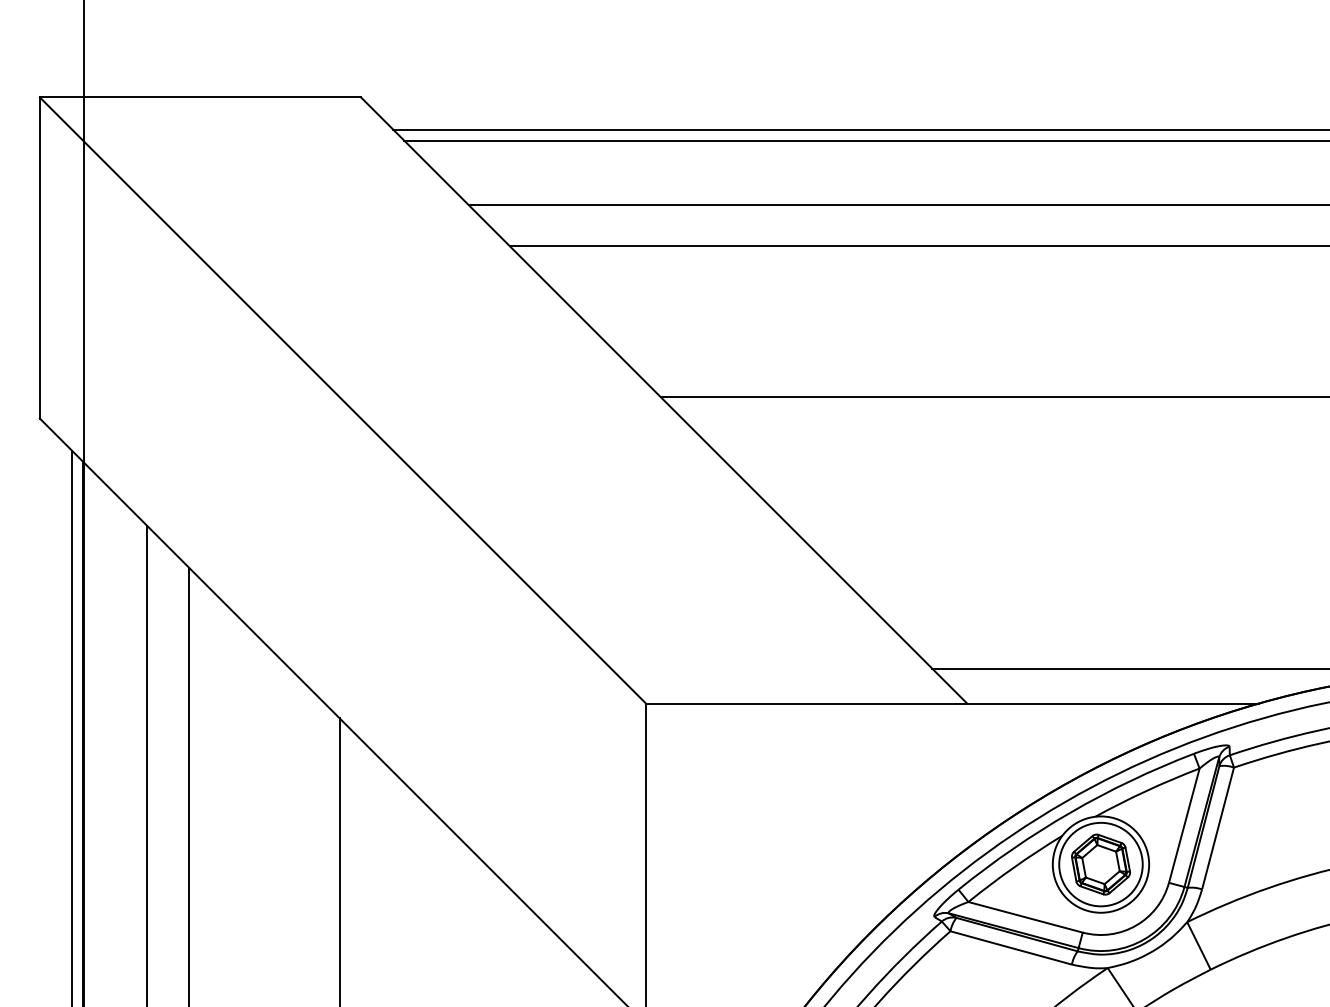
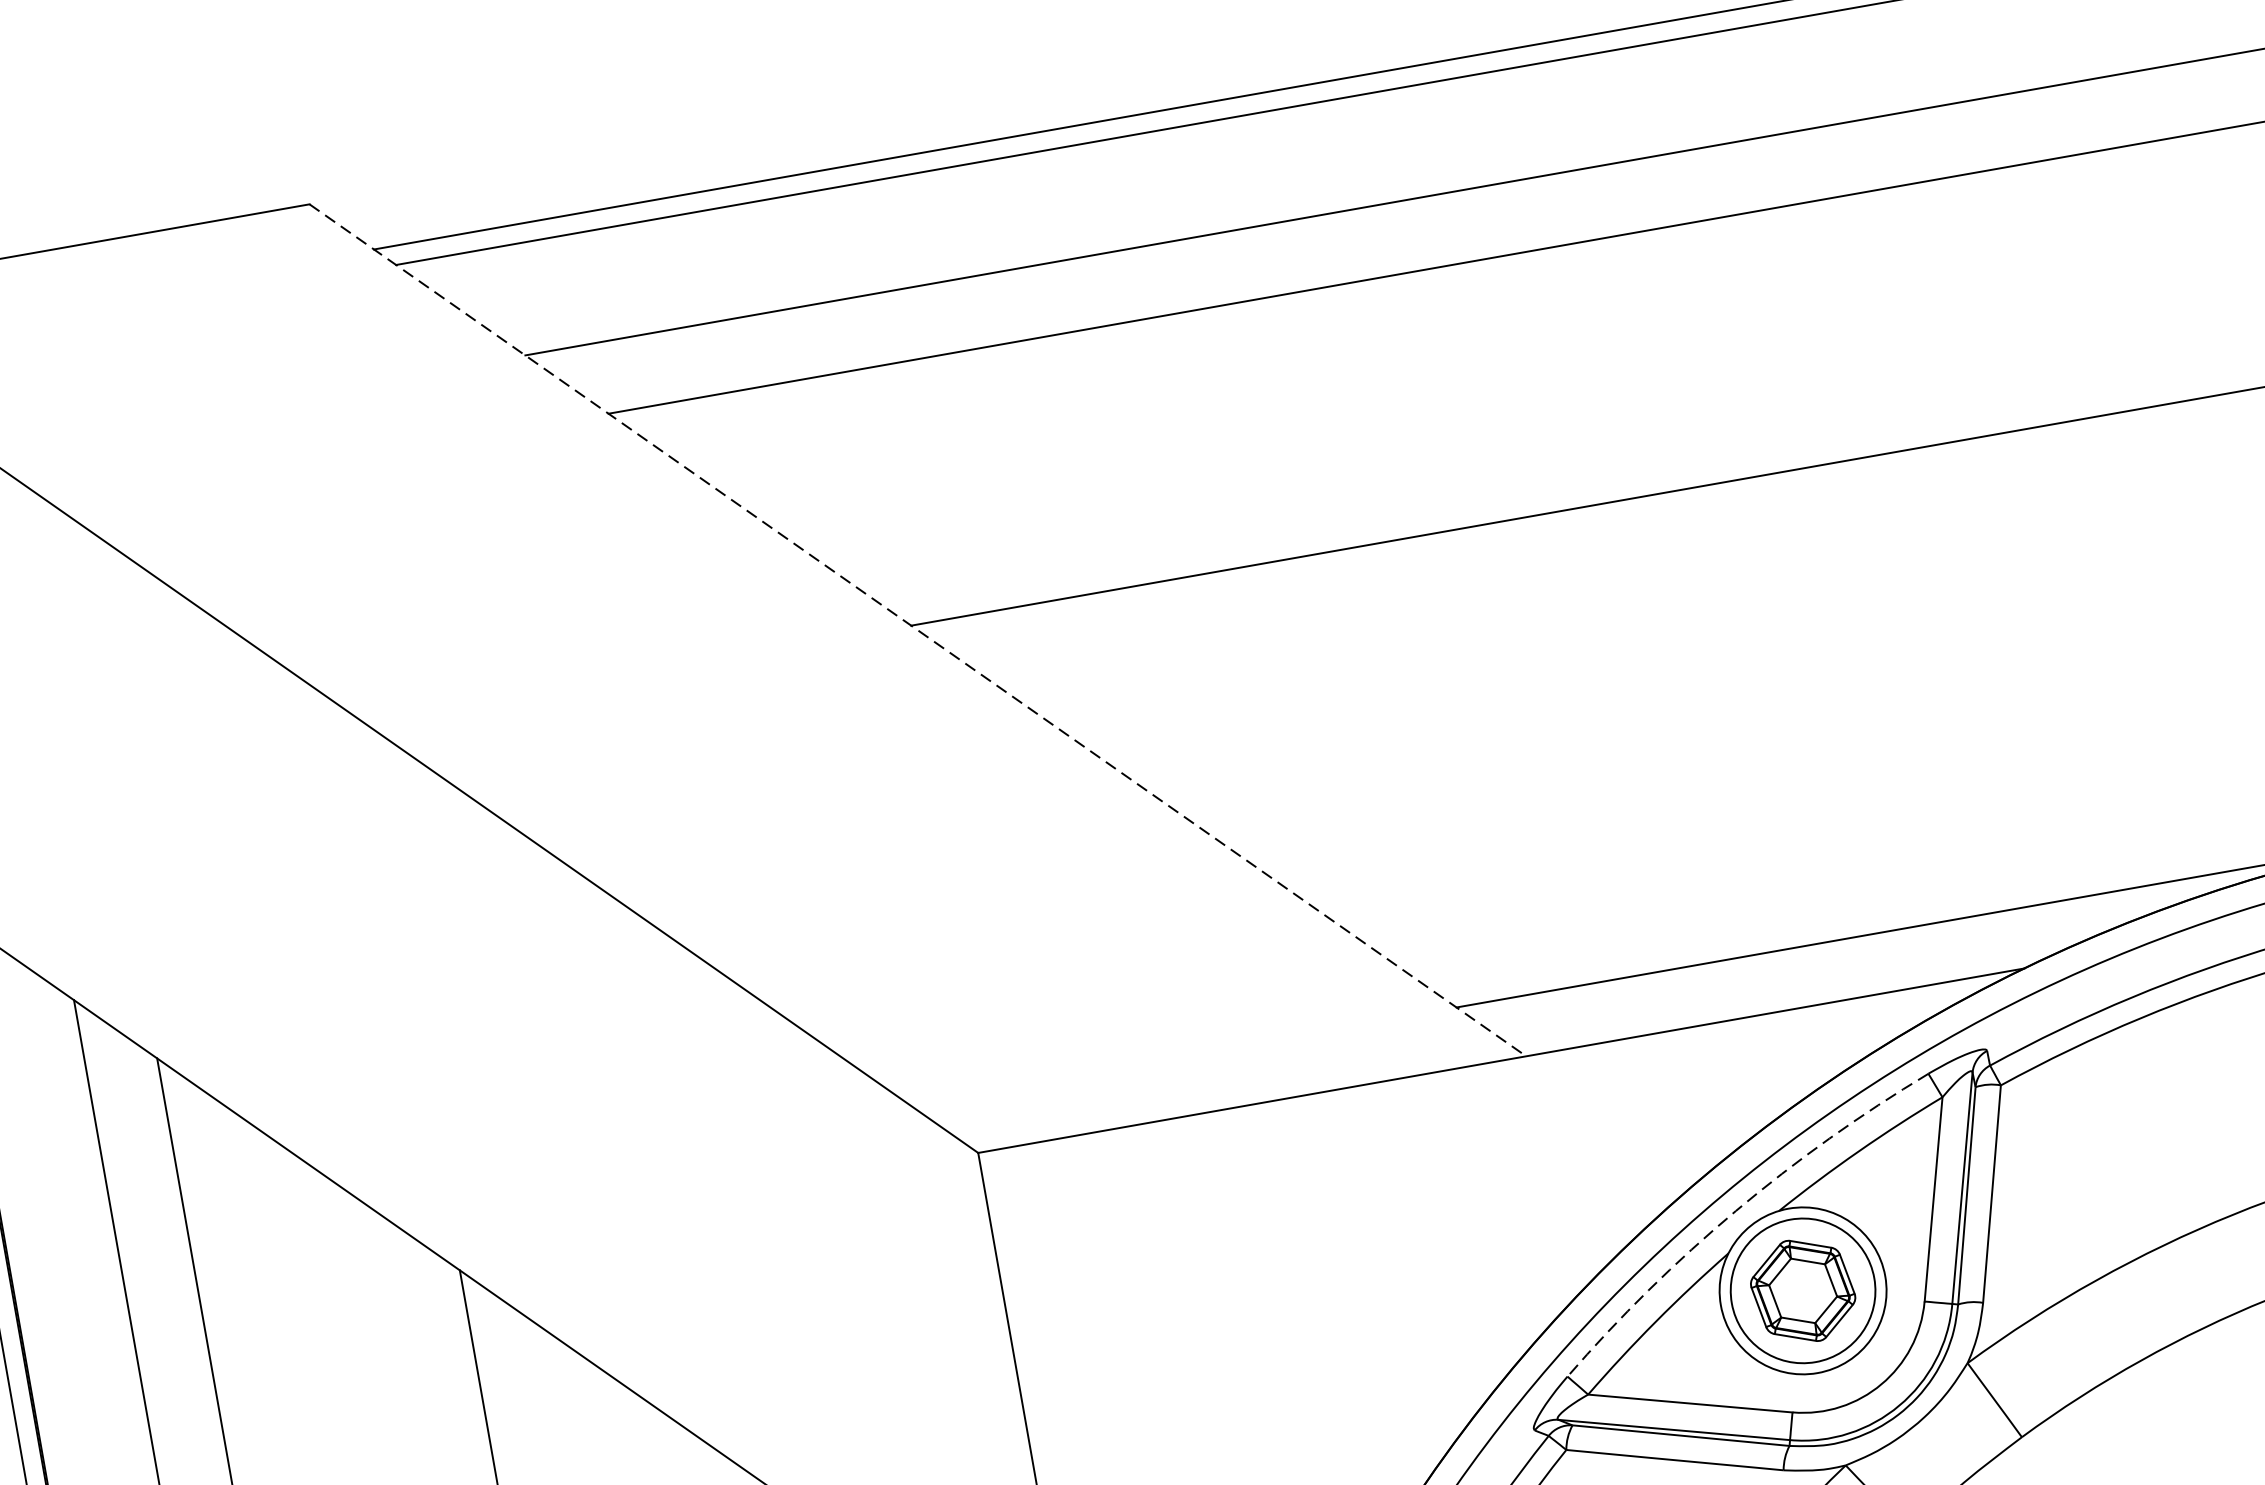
line: (664, 400) -> (918, 630), solid -> dashed
arc: (1070, 812) -> (1735, 1211), solid -> dashed

